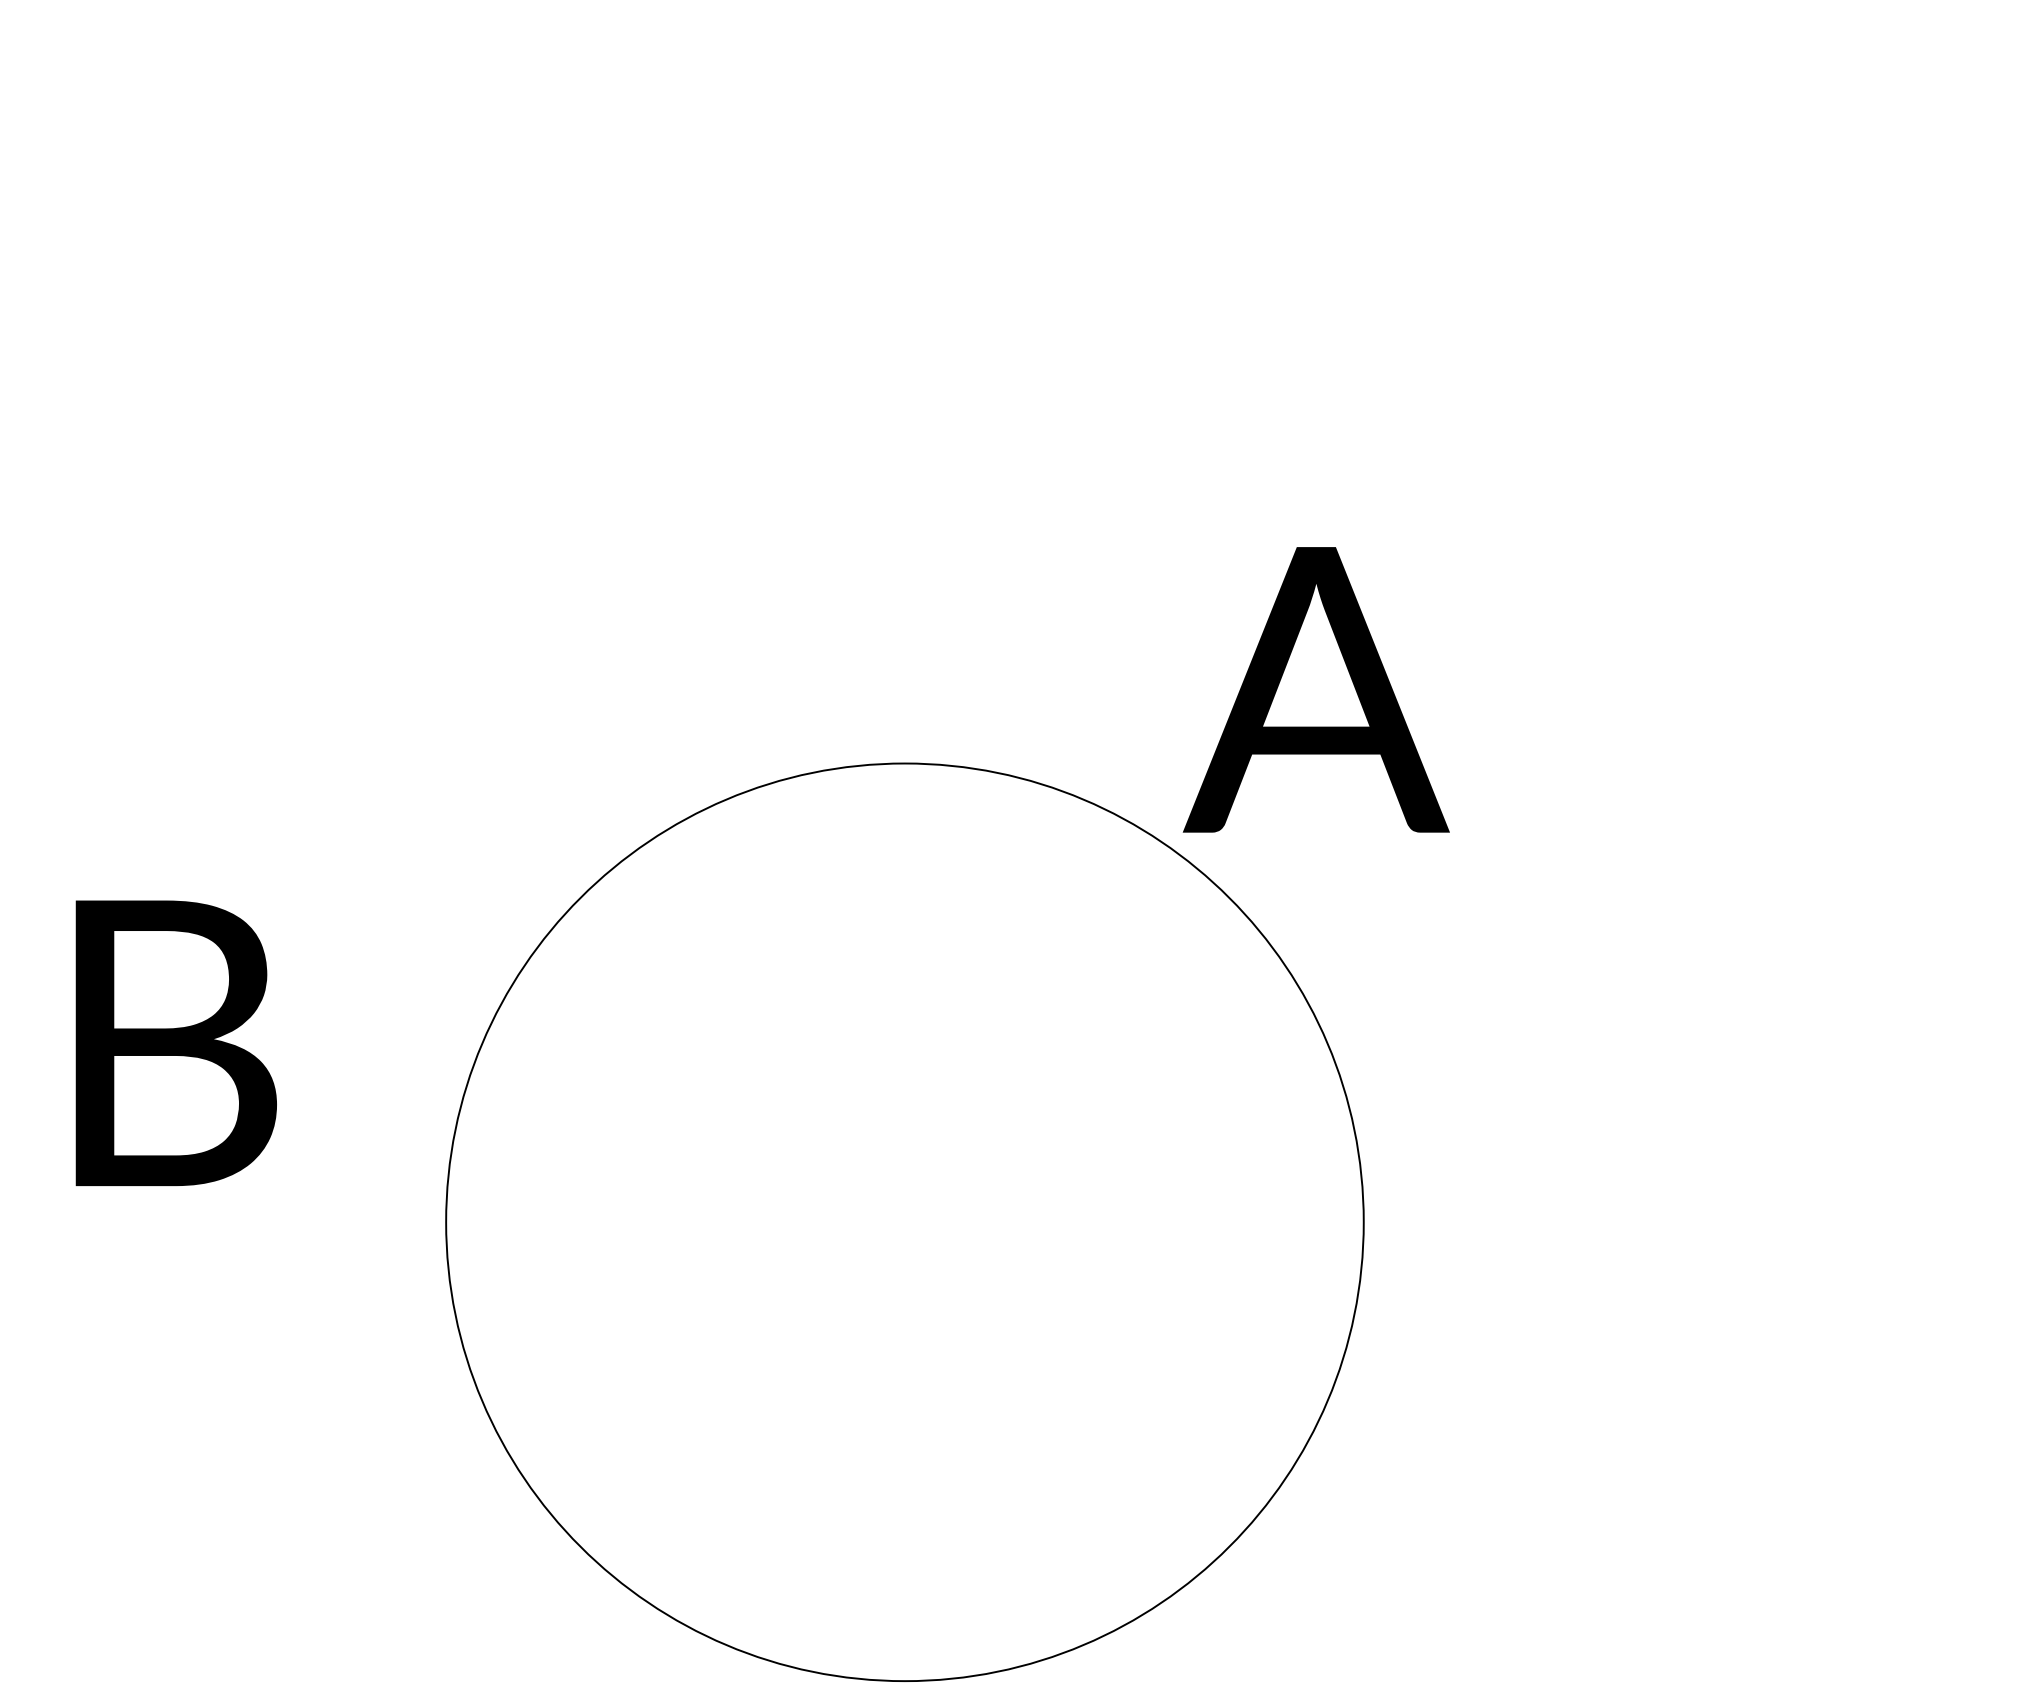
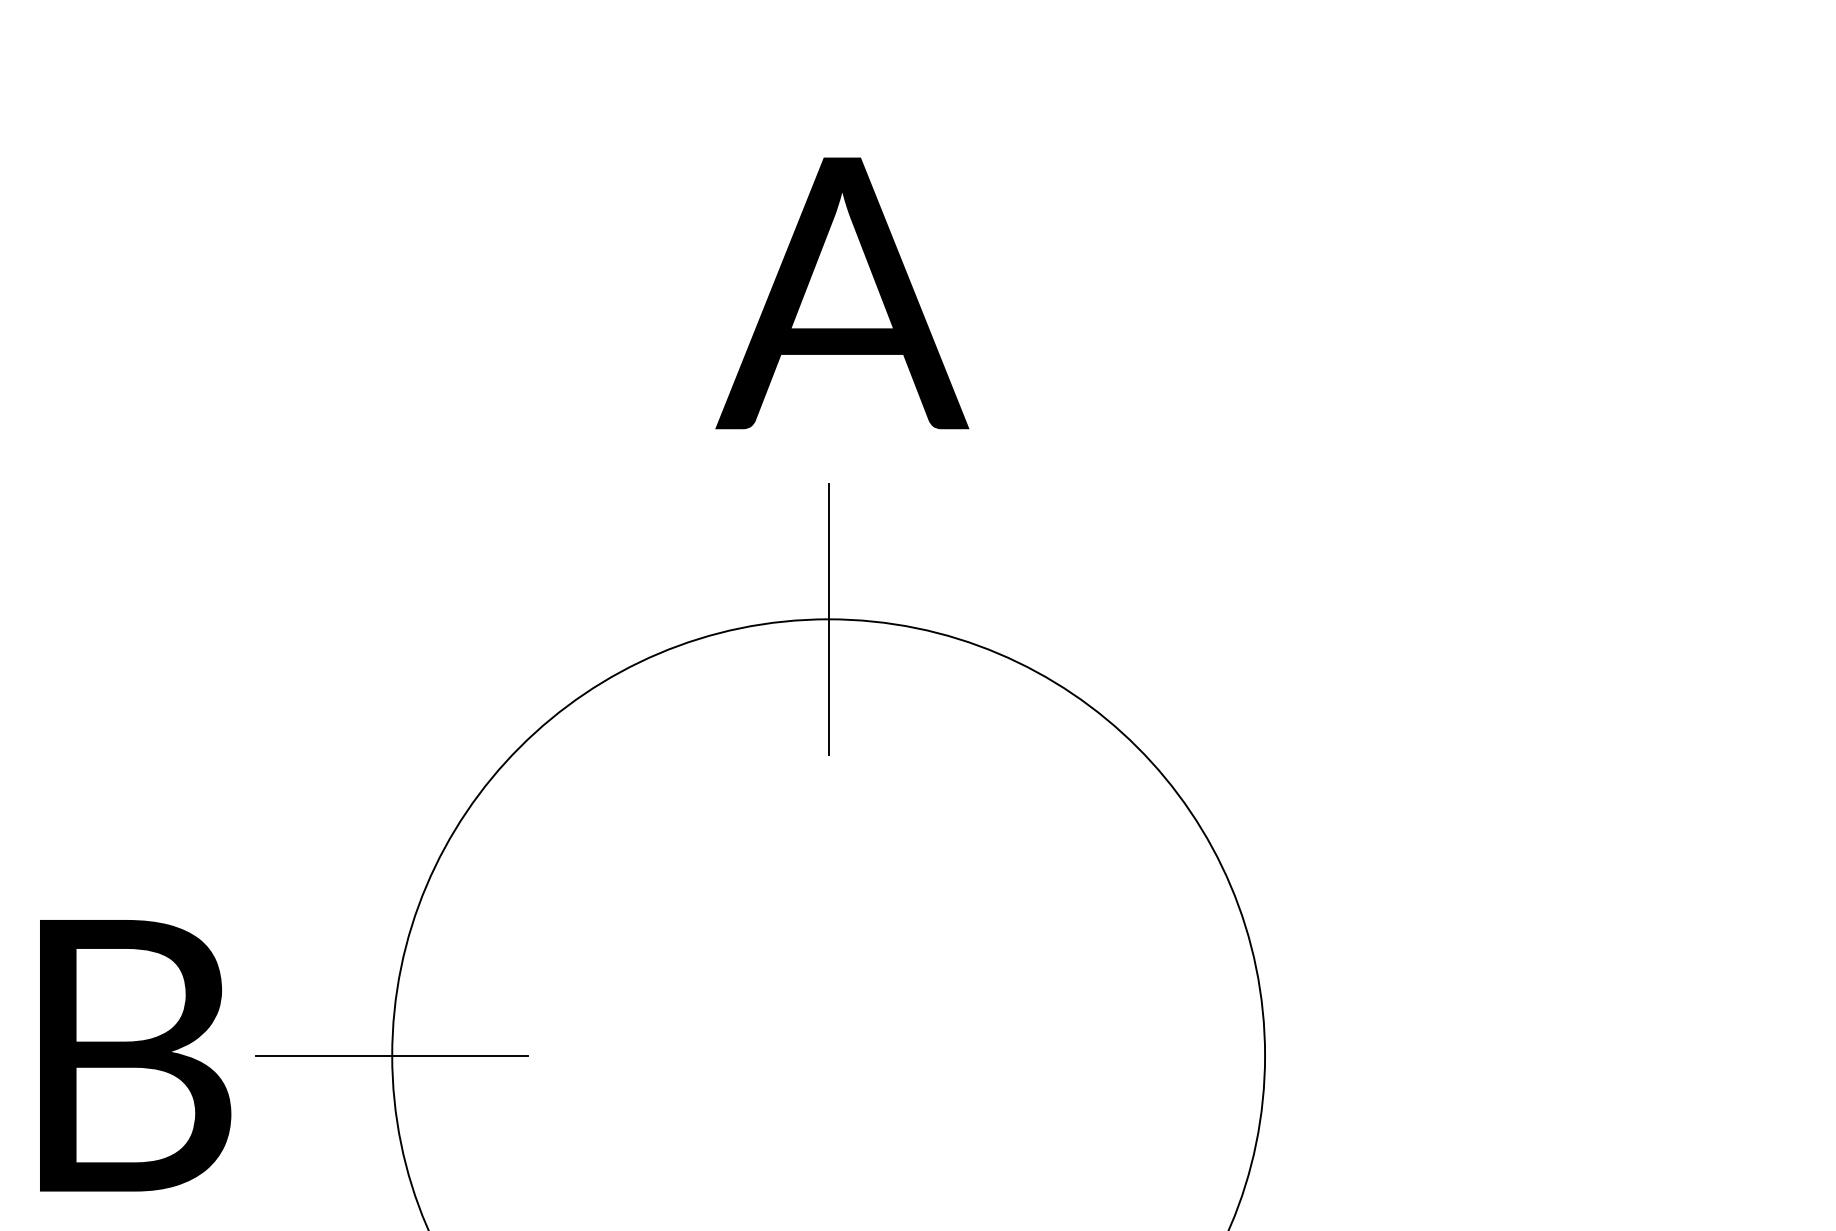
text: (1315, 689) -> (841, 293), moved
line: (904, 763) -> (828, 619), added
text: (175, 1042) -> (134, 1054), moved
line: (445, 1222) -> (391, 1055), added

